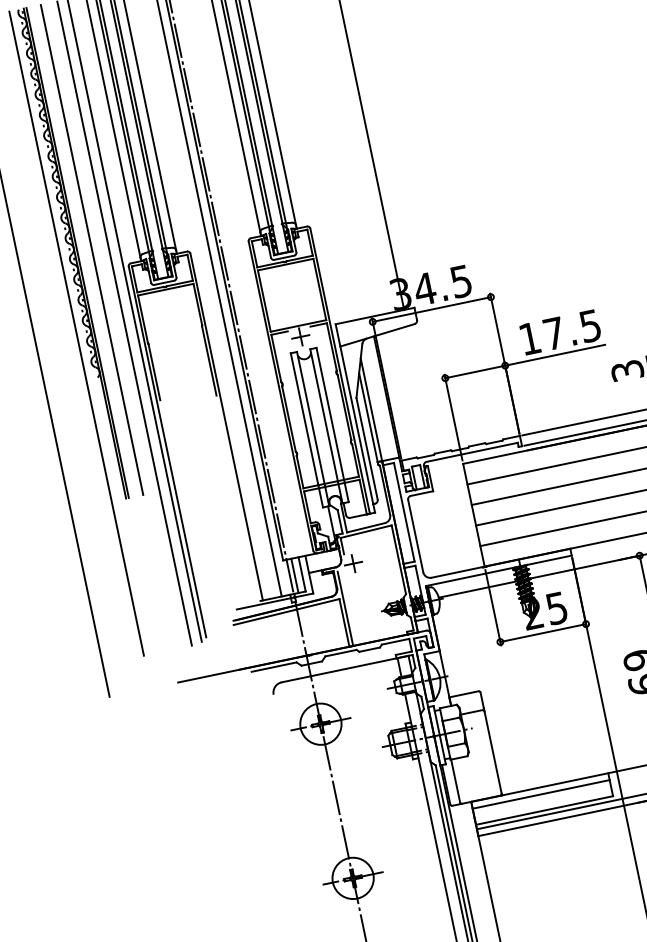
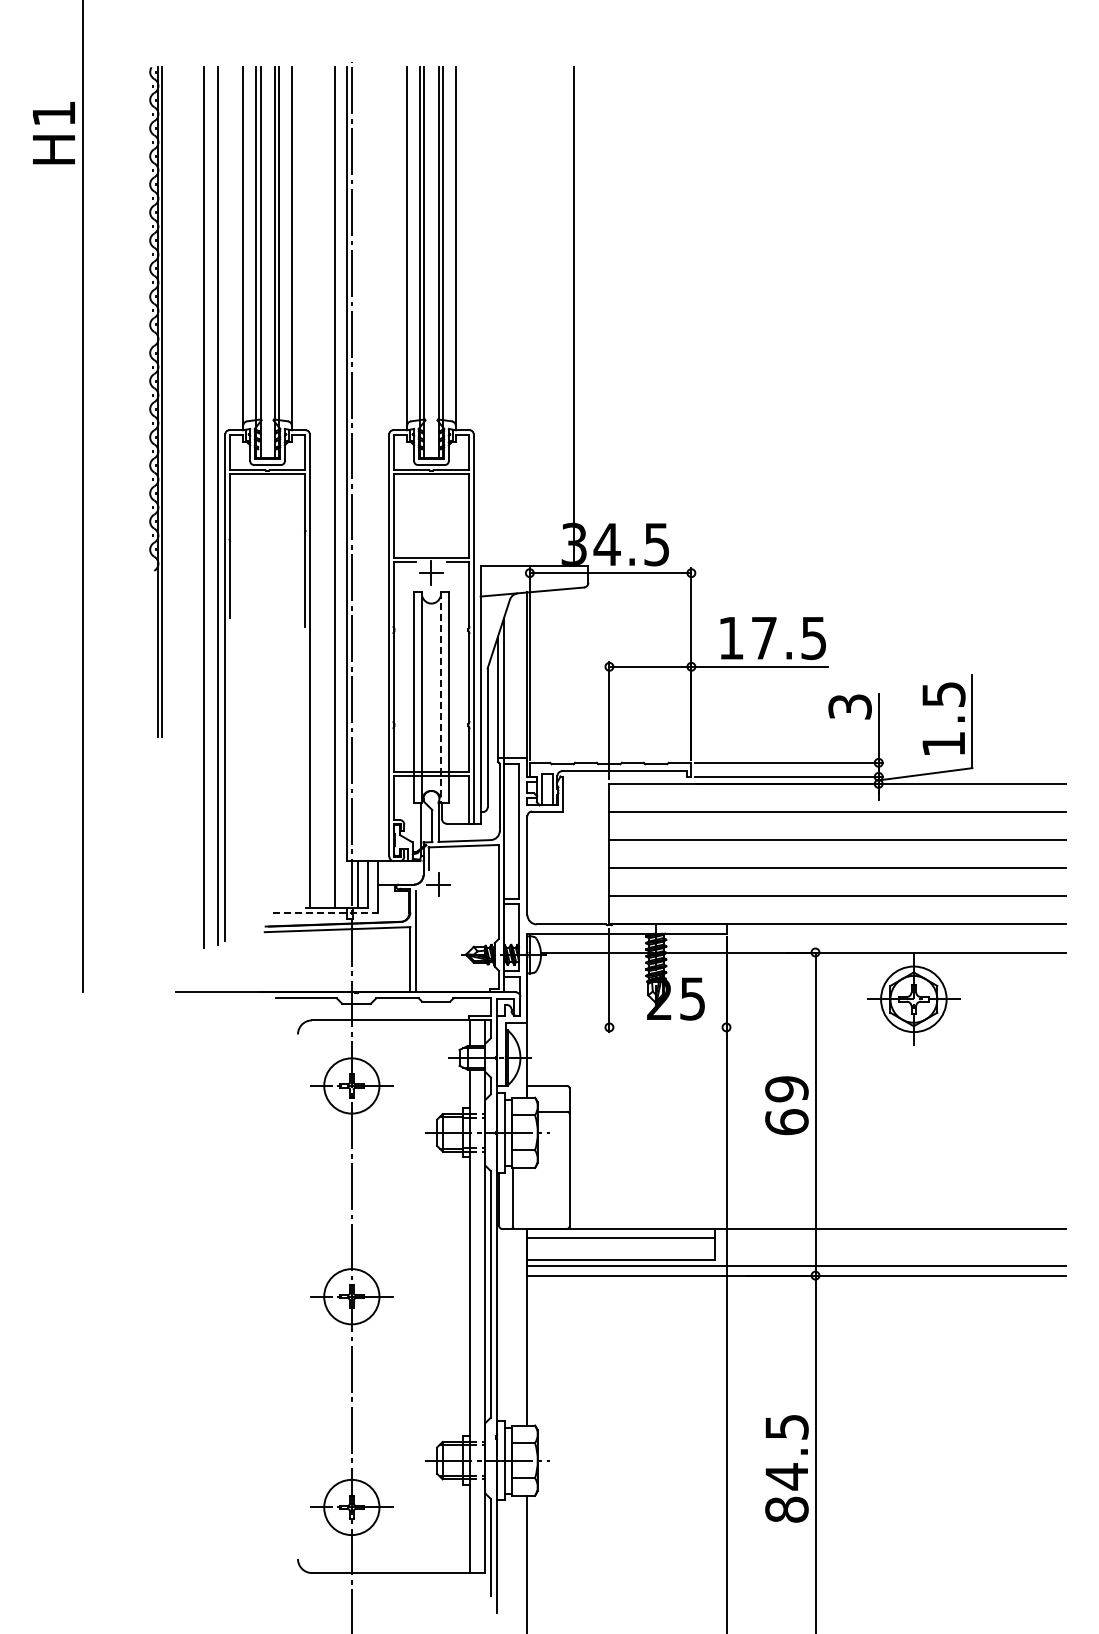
line: (91, 250) -> (181, 402), removed
line: (76, 333) -> (138, 507), removed
line: (326, 426) -> (440, 697), solid -> dashed
line: (275, 601) -> (325, 912), solid -> dashed
line: (542, 633) -> (667, 1027), removed

